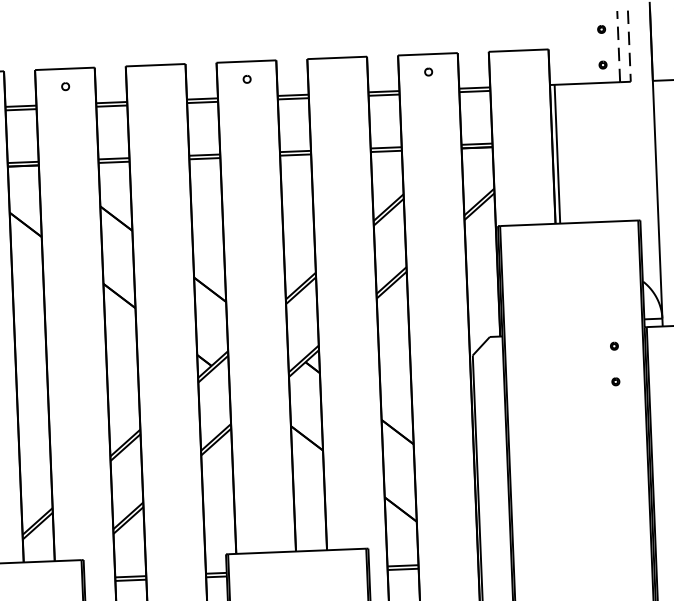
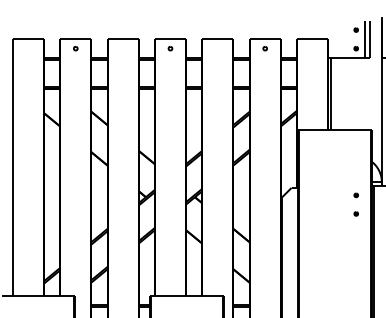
line: (618, 46) -> (364, 39), dashed -> solid
line: (629, 46) -> (370, 39), dashed -> solid

